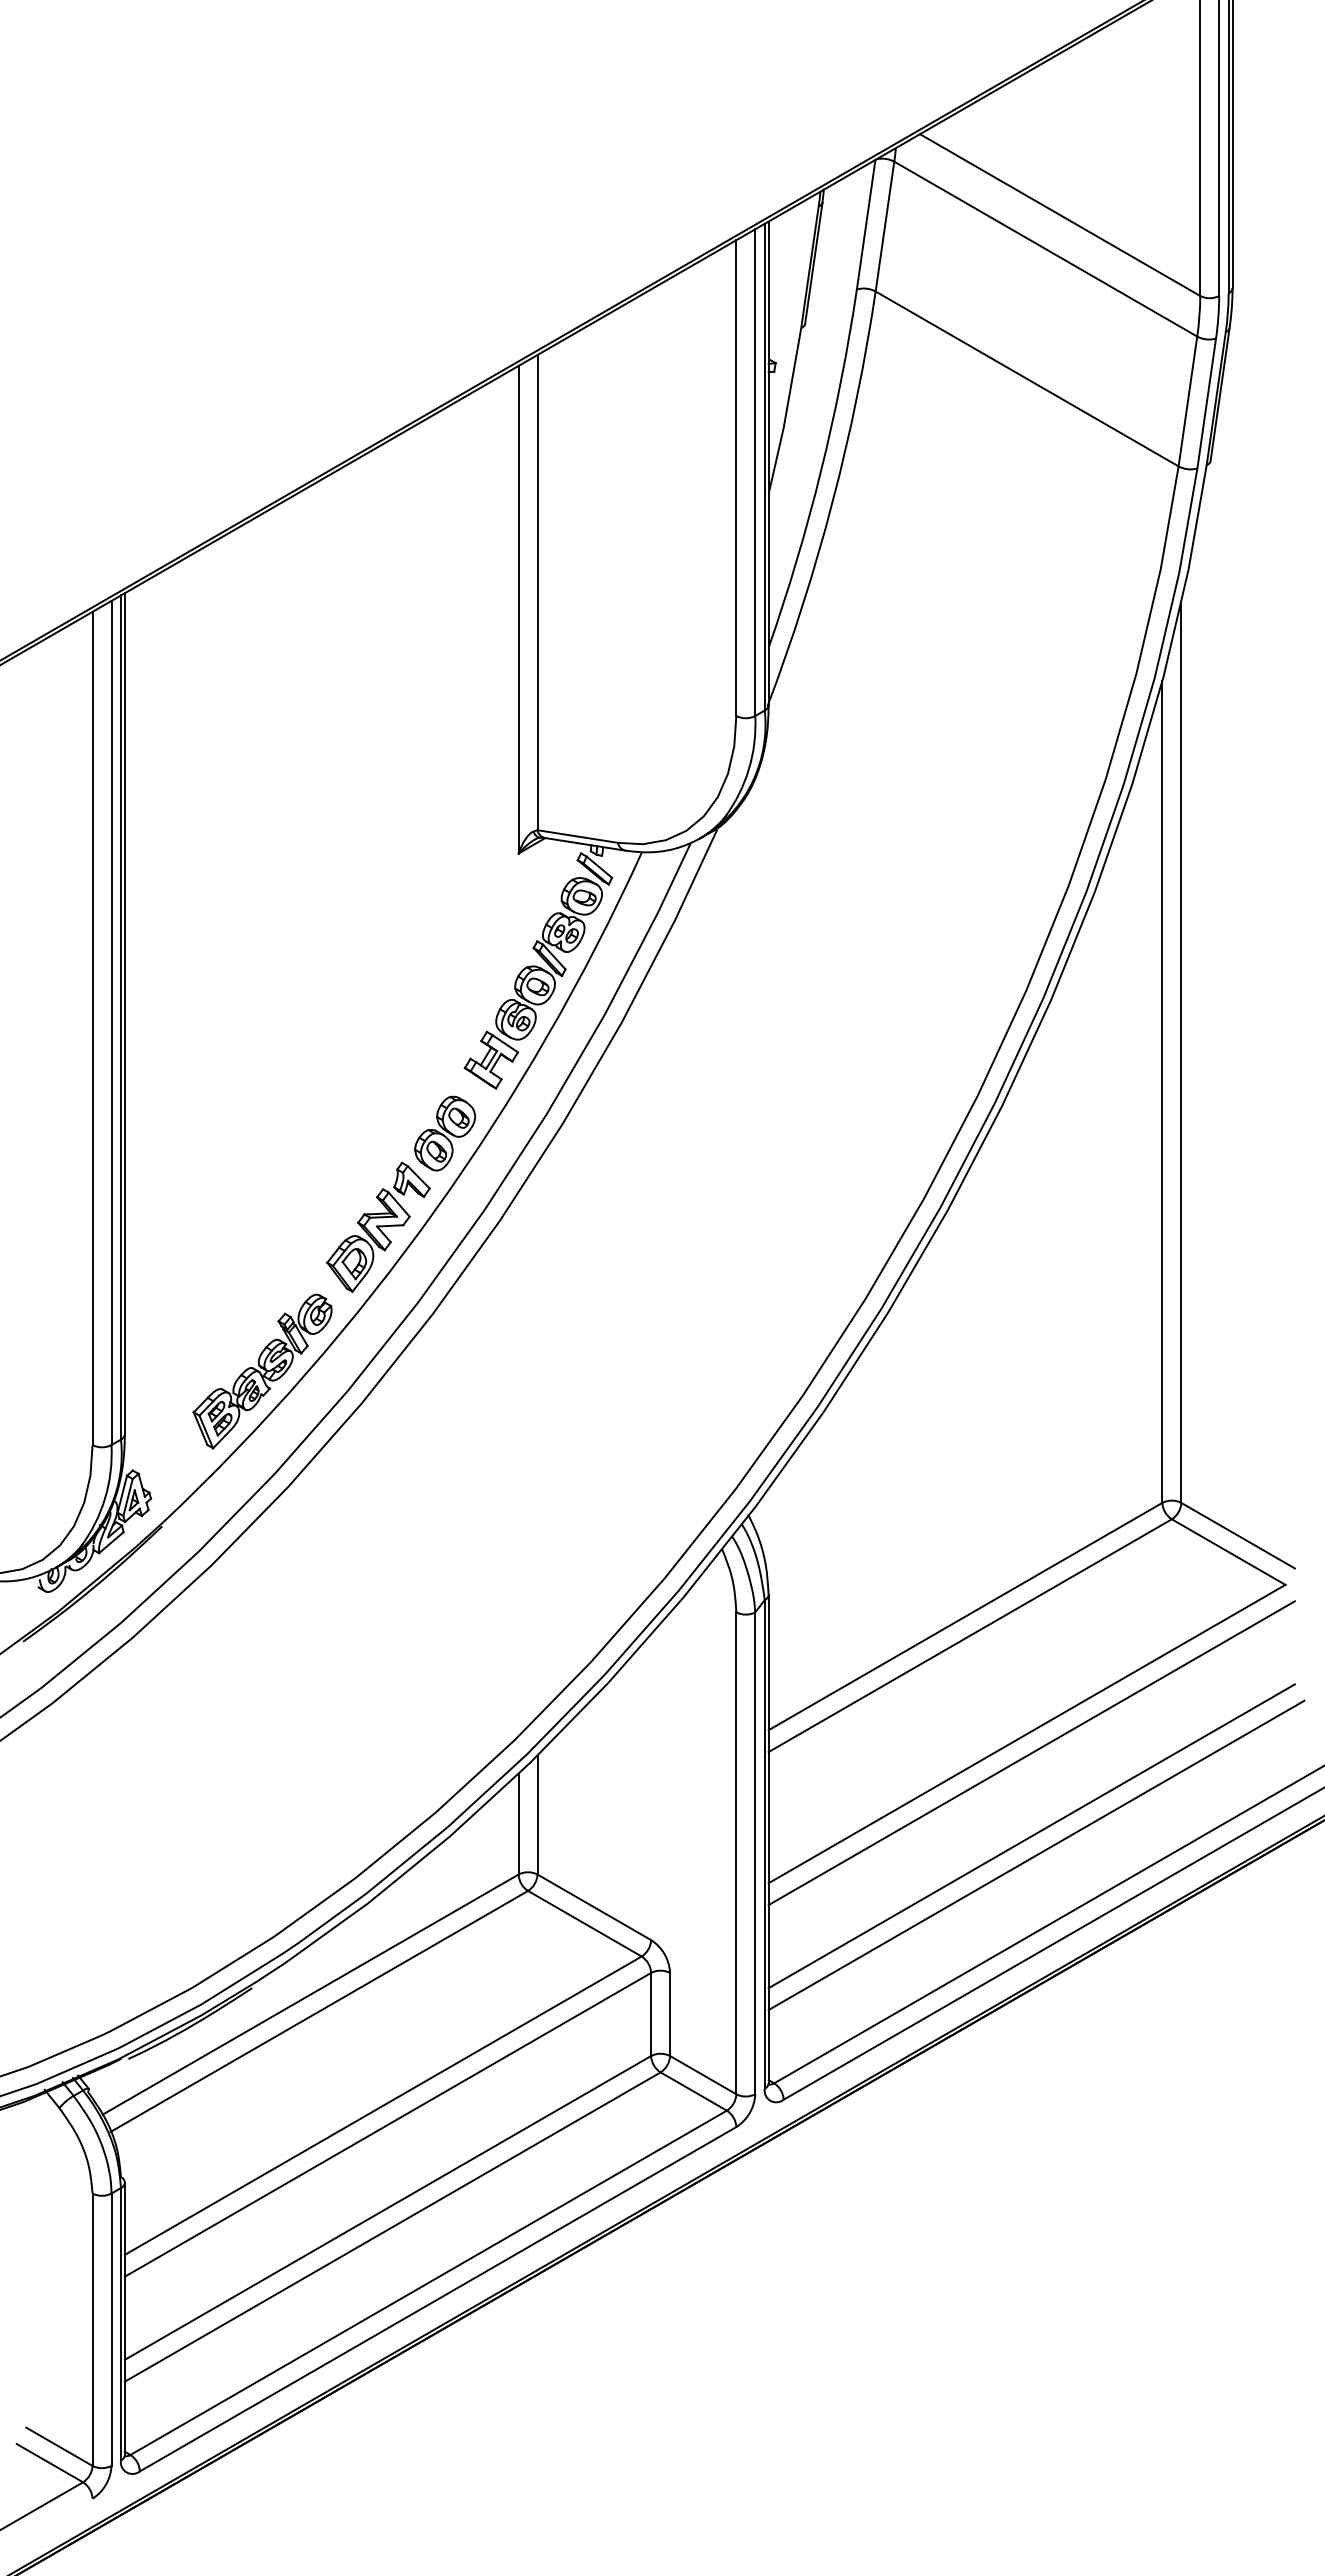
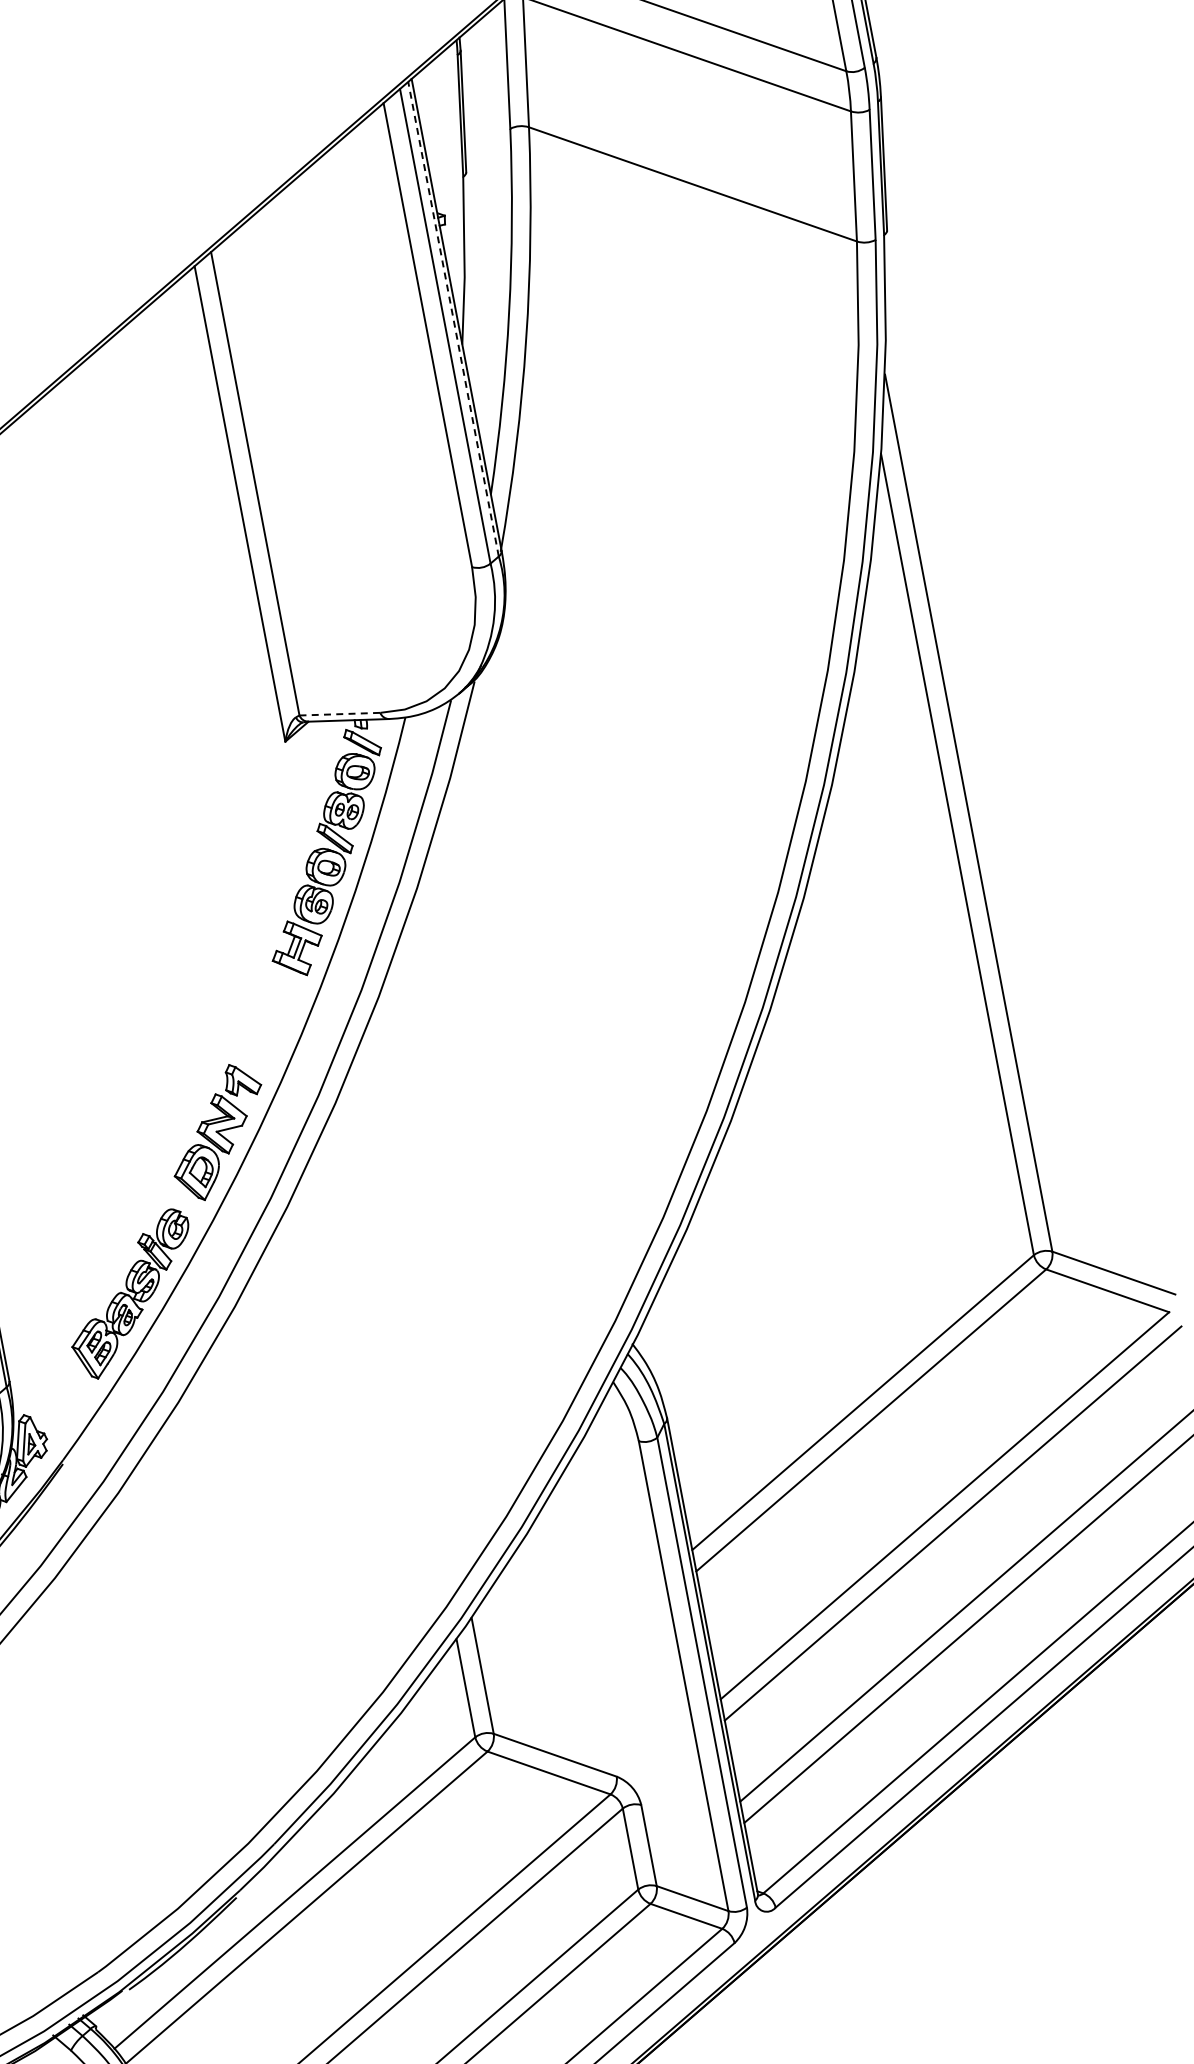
line: (764, 466) -> (453, 318), solid -> dashed
line: (577, 836) -> (339, 714), solid -> dashed
part: (445, 1133) -> (266, 1028), removed

